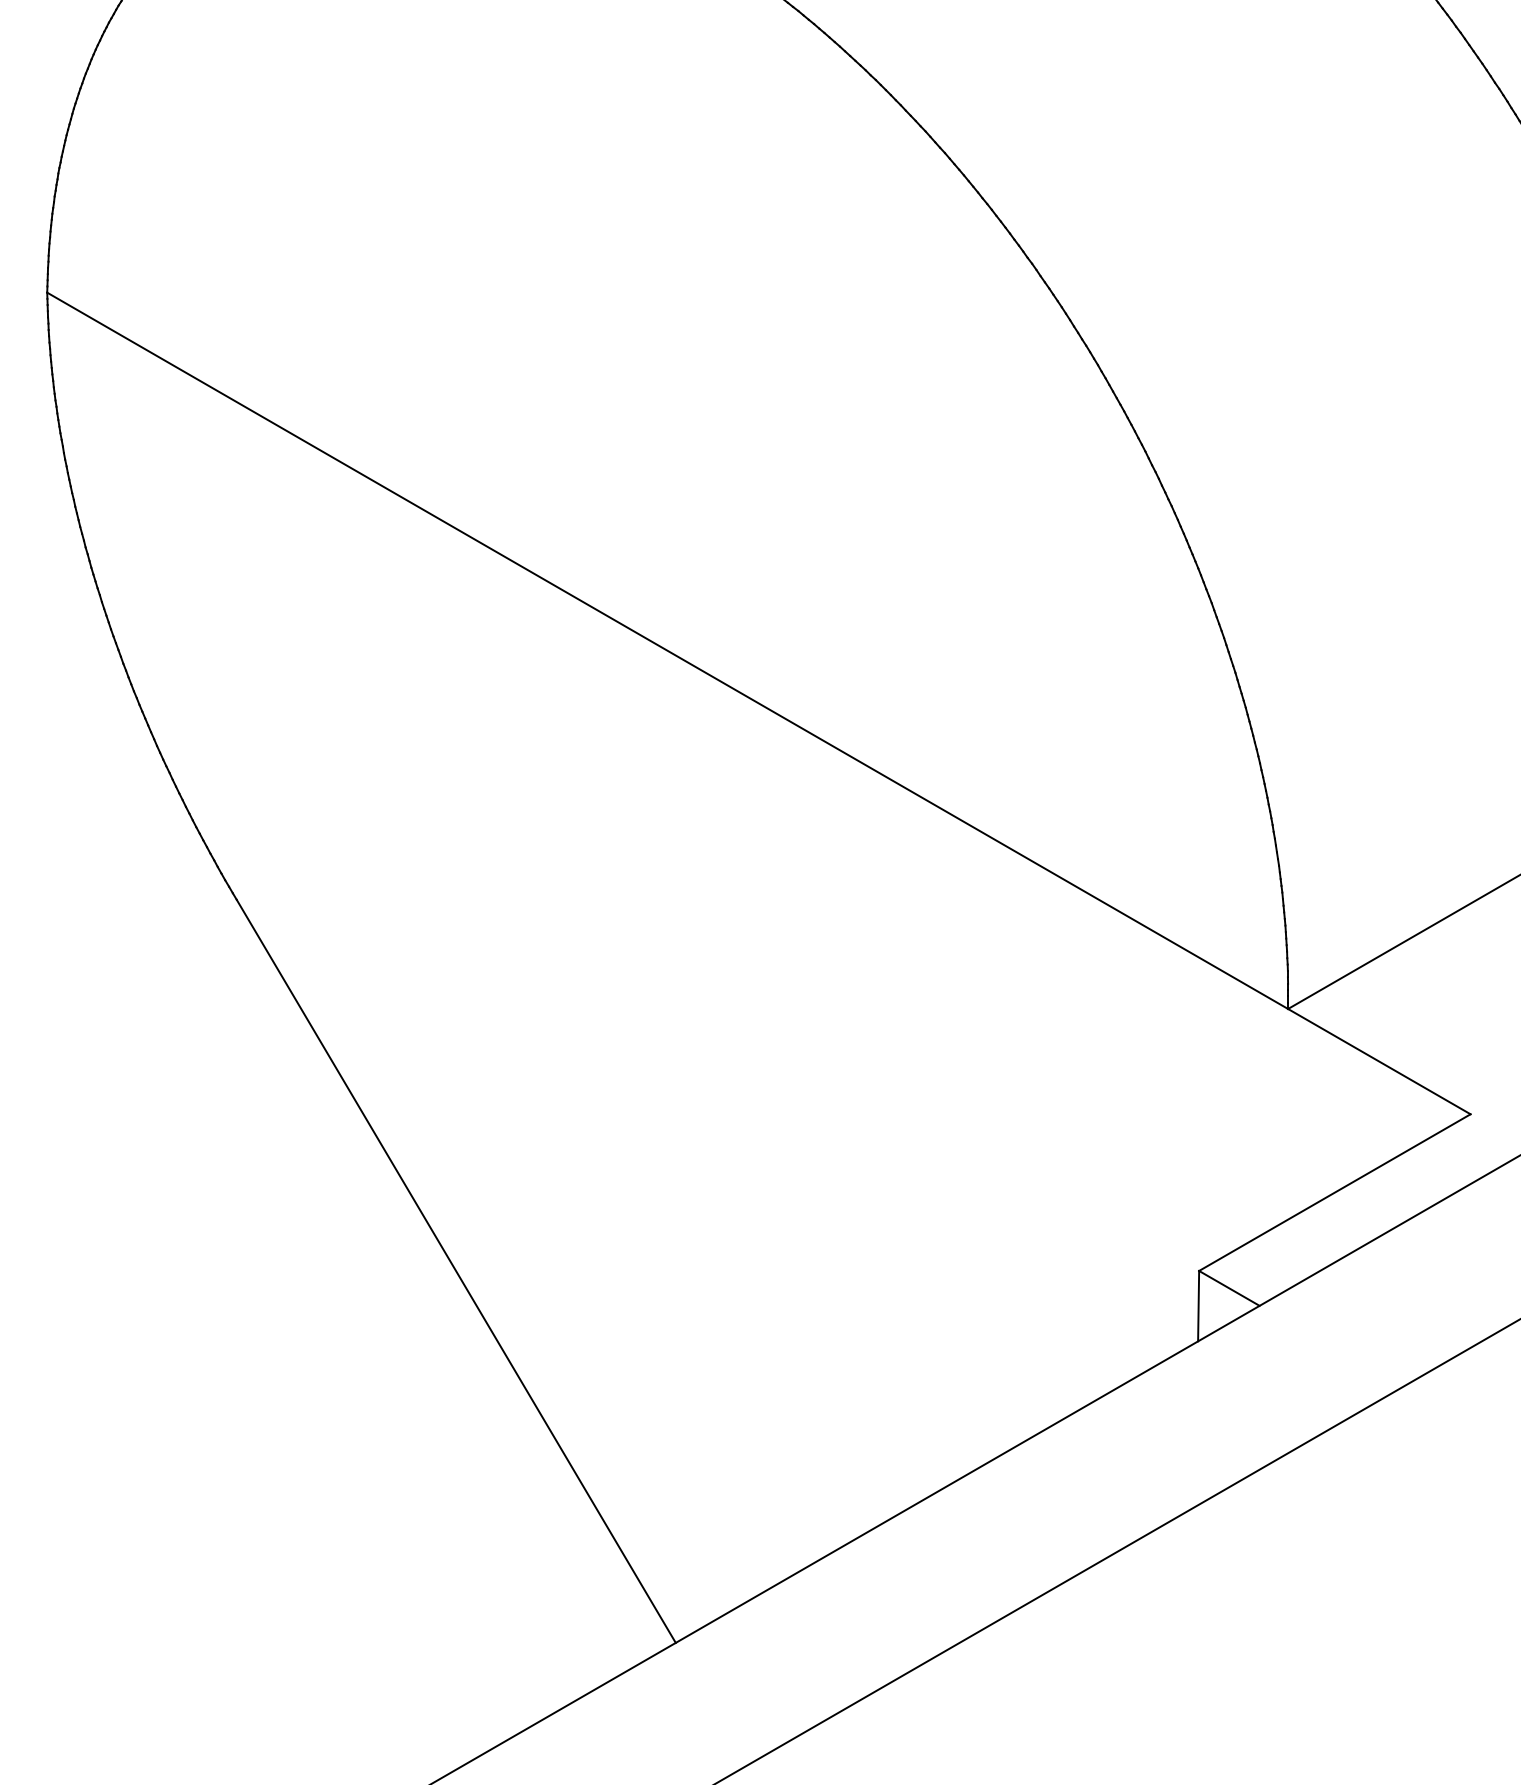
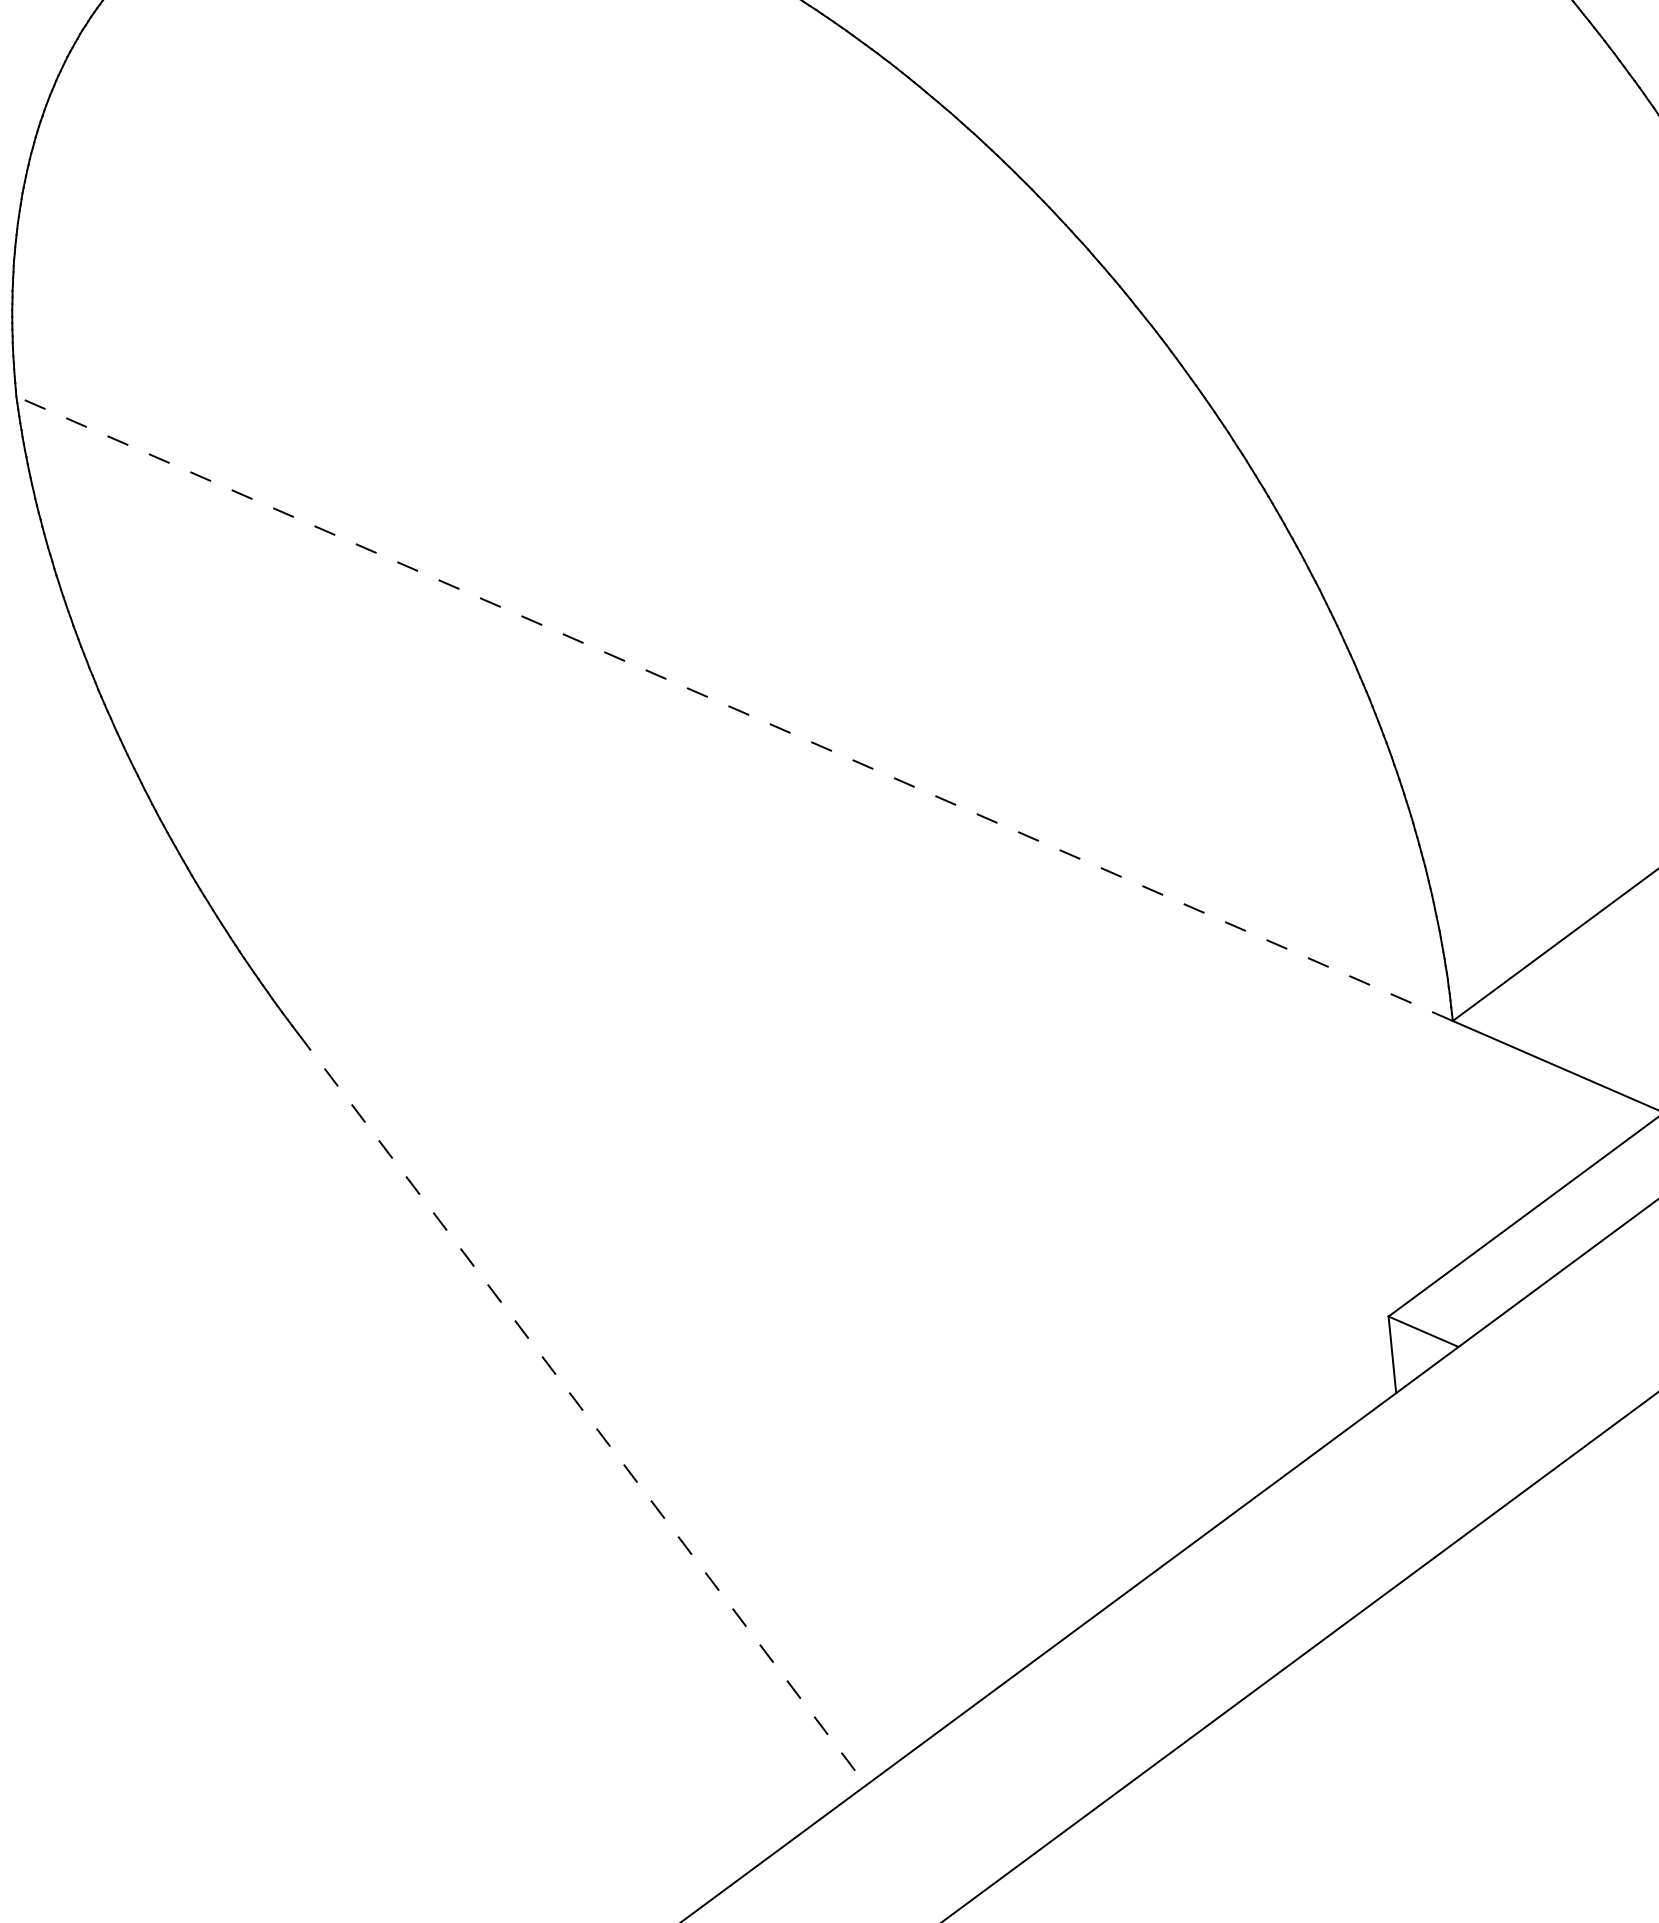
line: (667, 650) -> (734, 708), solid -> dashed
line: (456, 1271) -> (582, 1409), solid -> dashed

